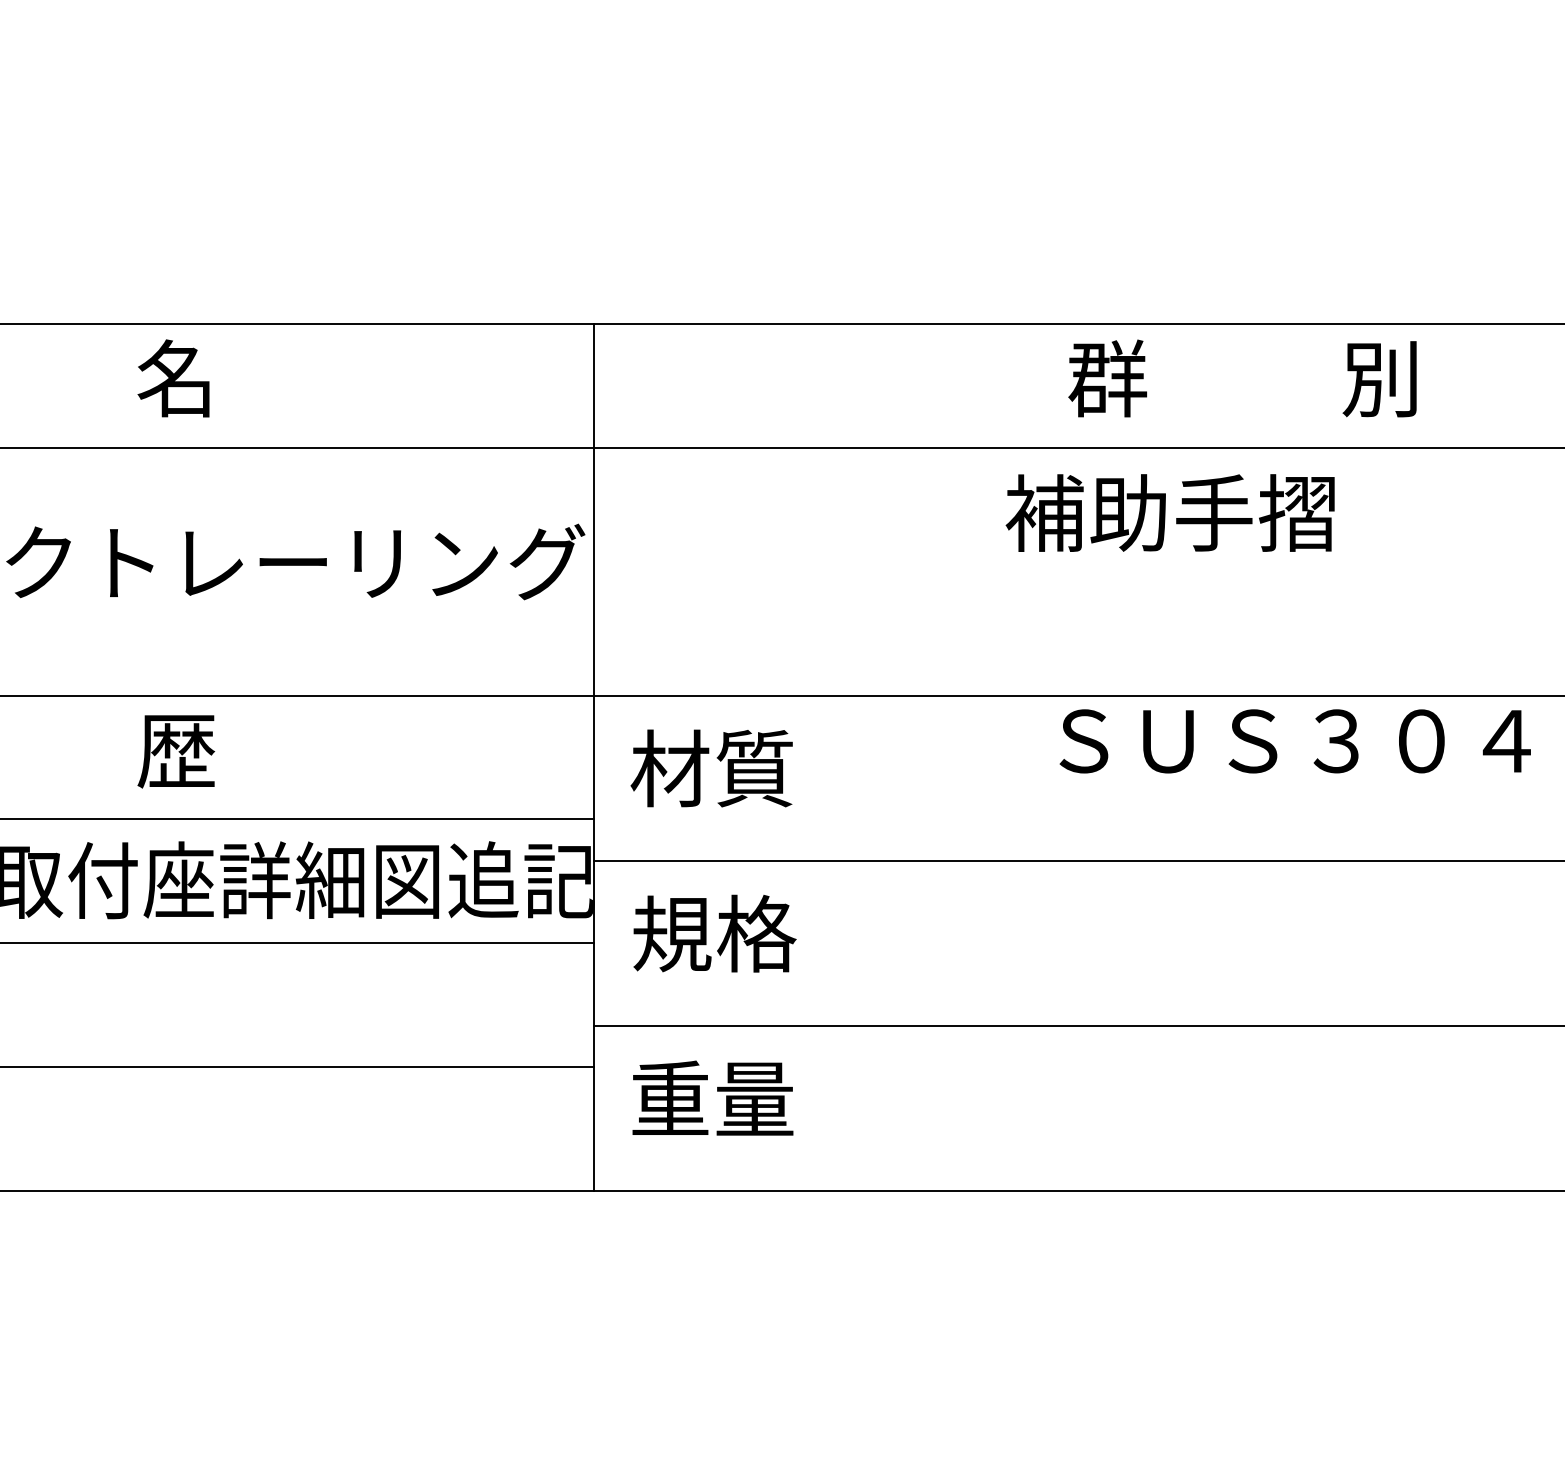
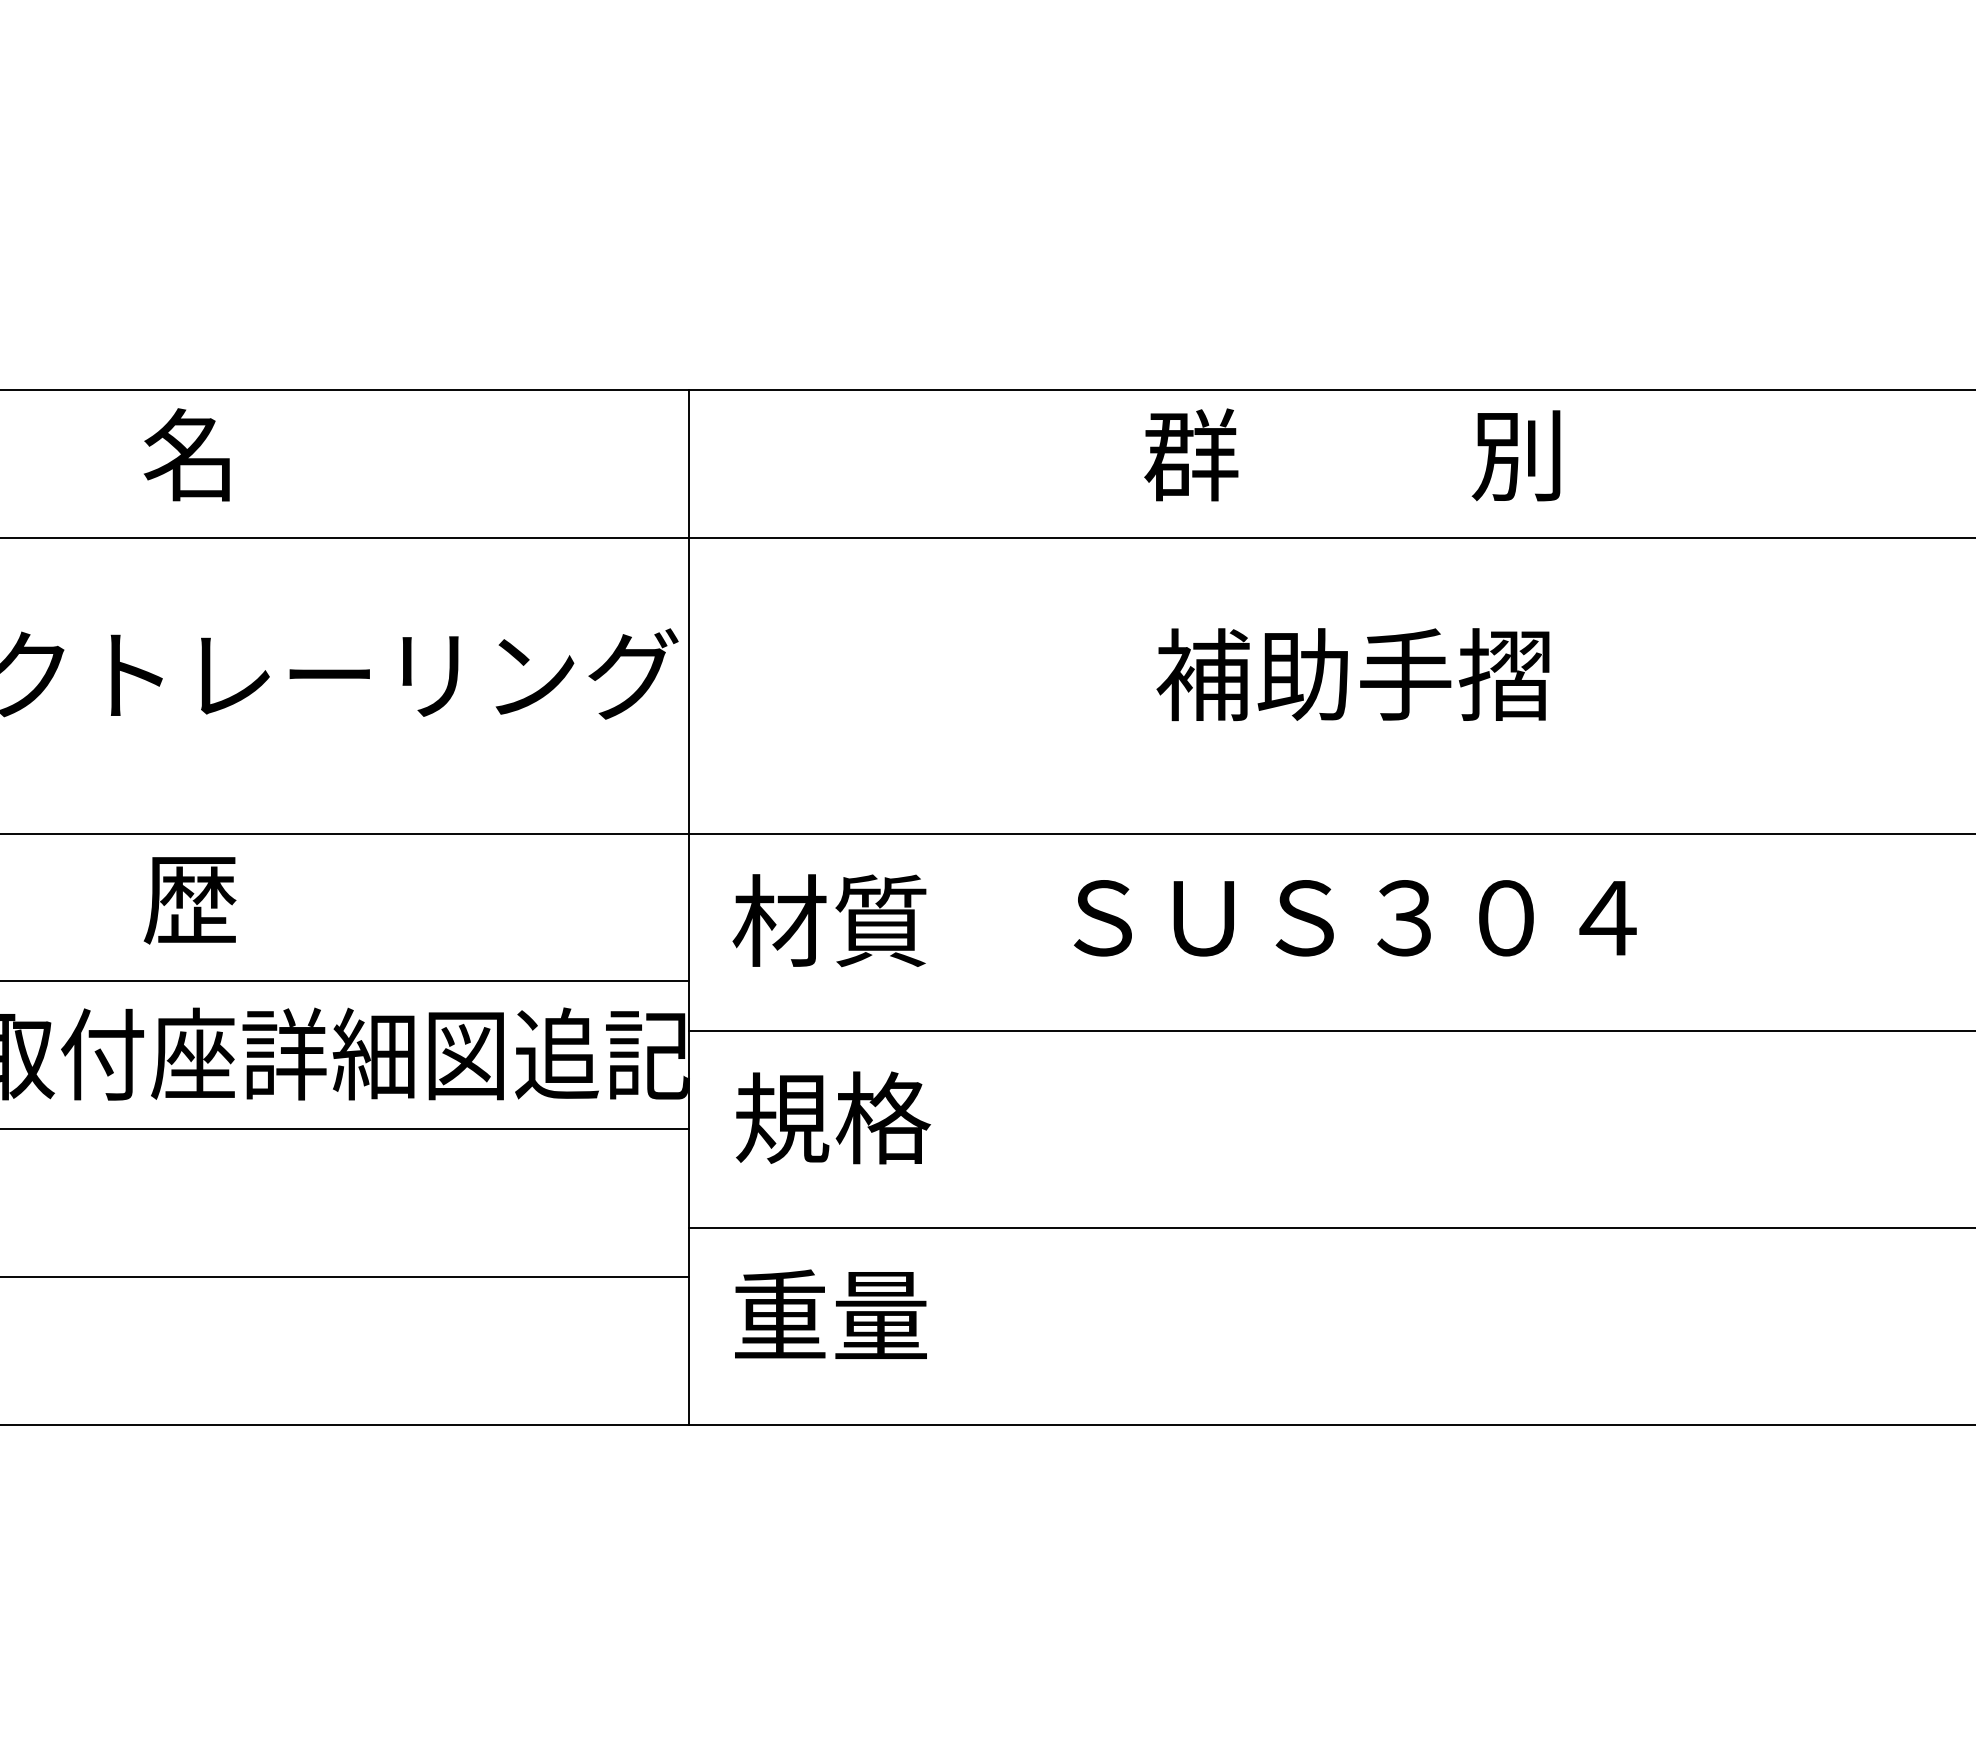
text: (1242, 378) -> (1352, 454), moved
text: (1169, 512) -> (1352, 674), moved
text: (1295, 741) -> (1355, 918), moved

